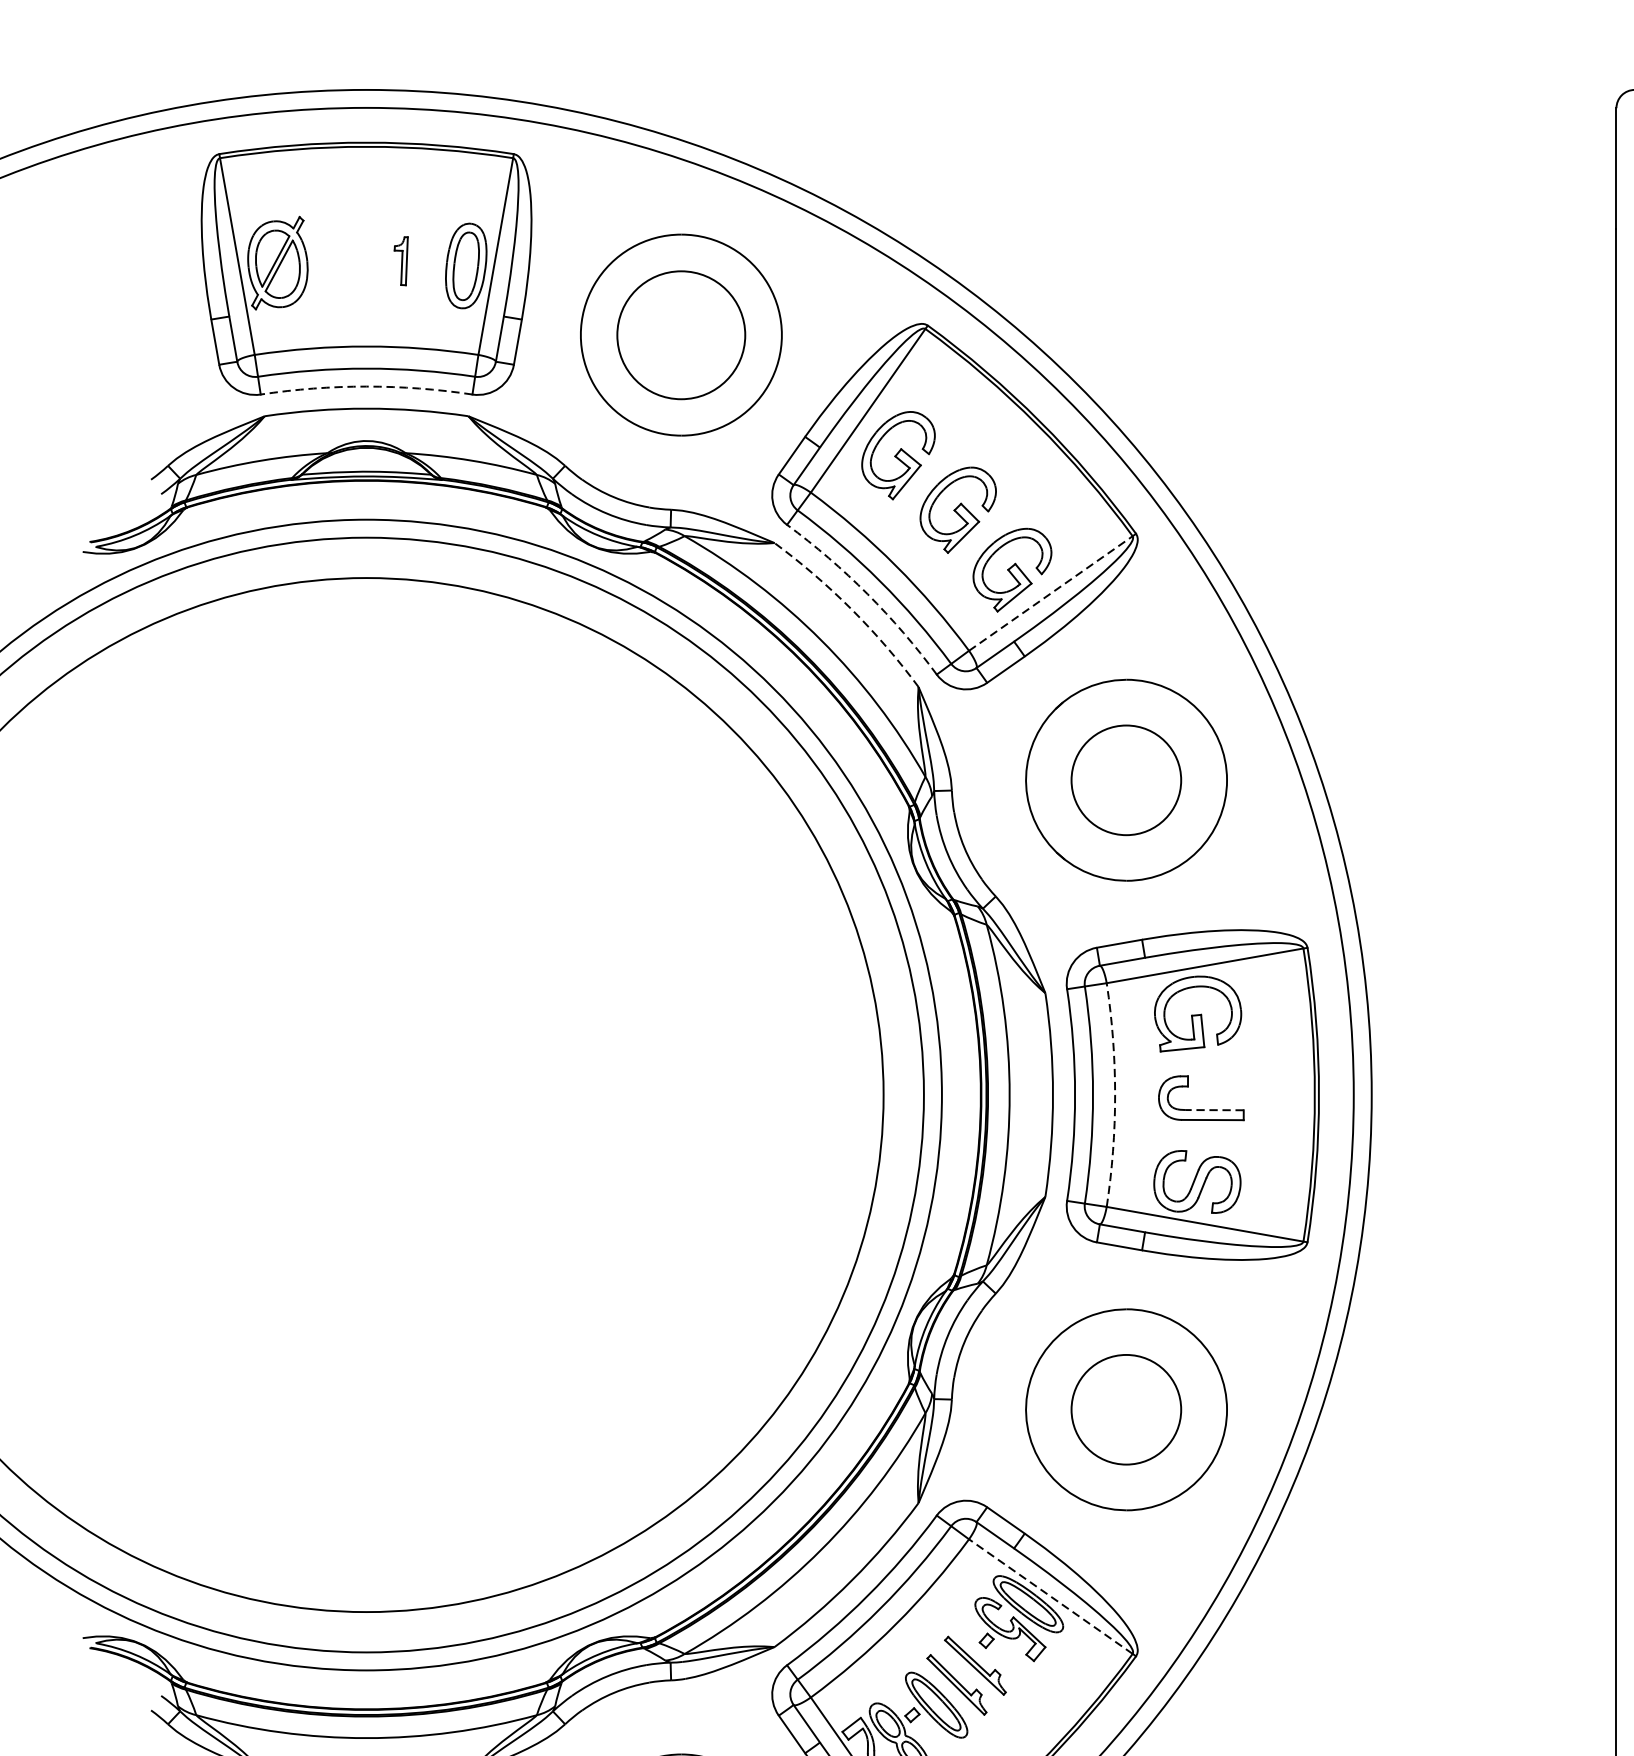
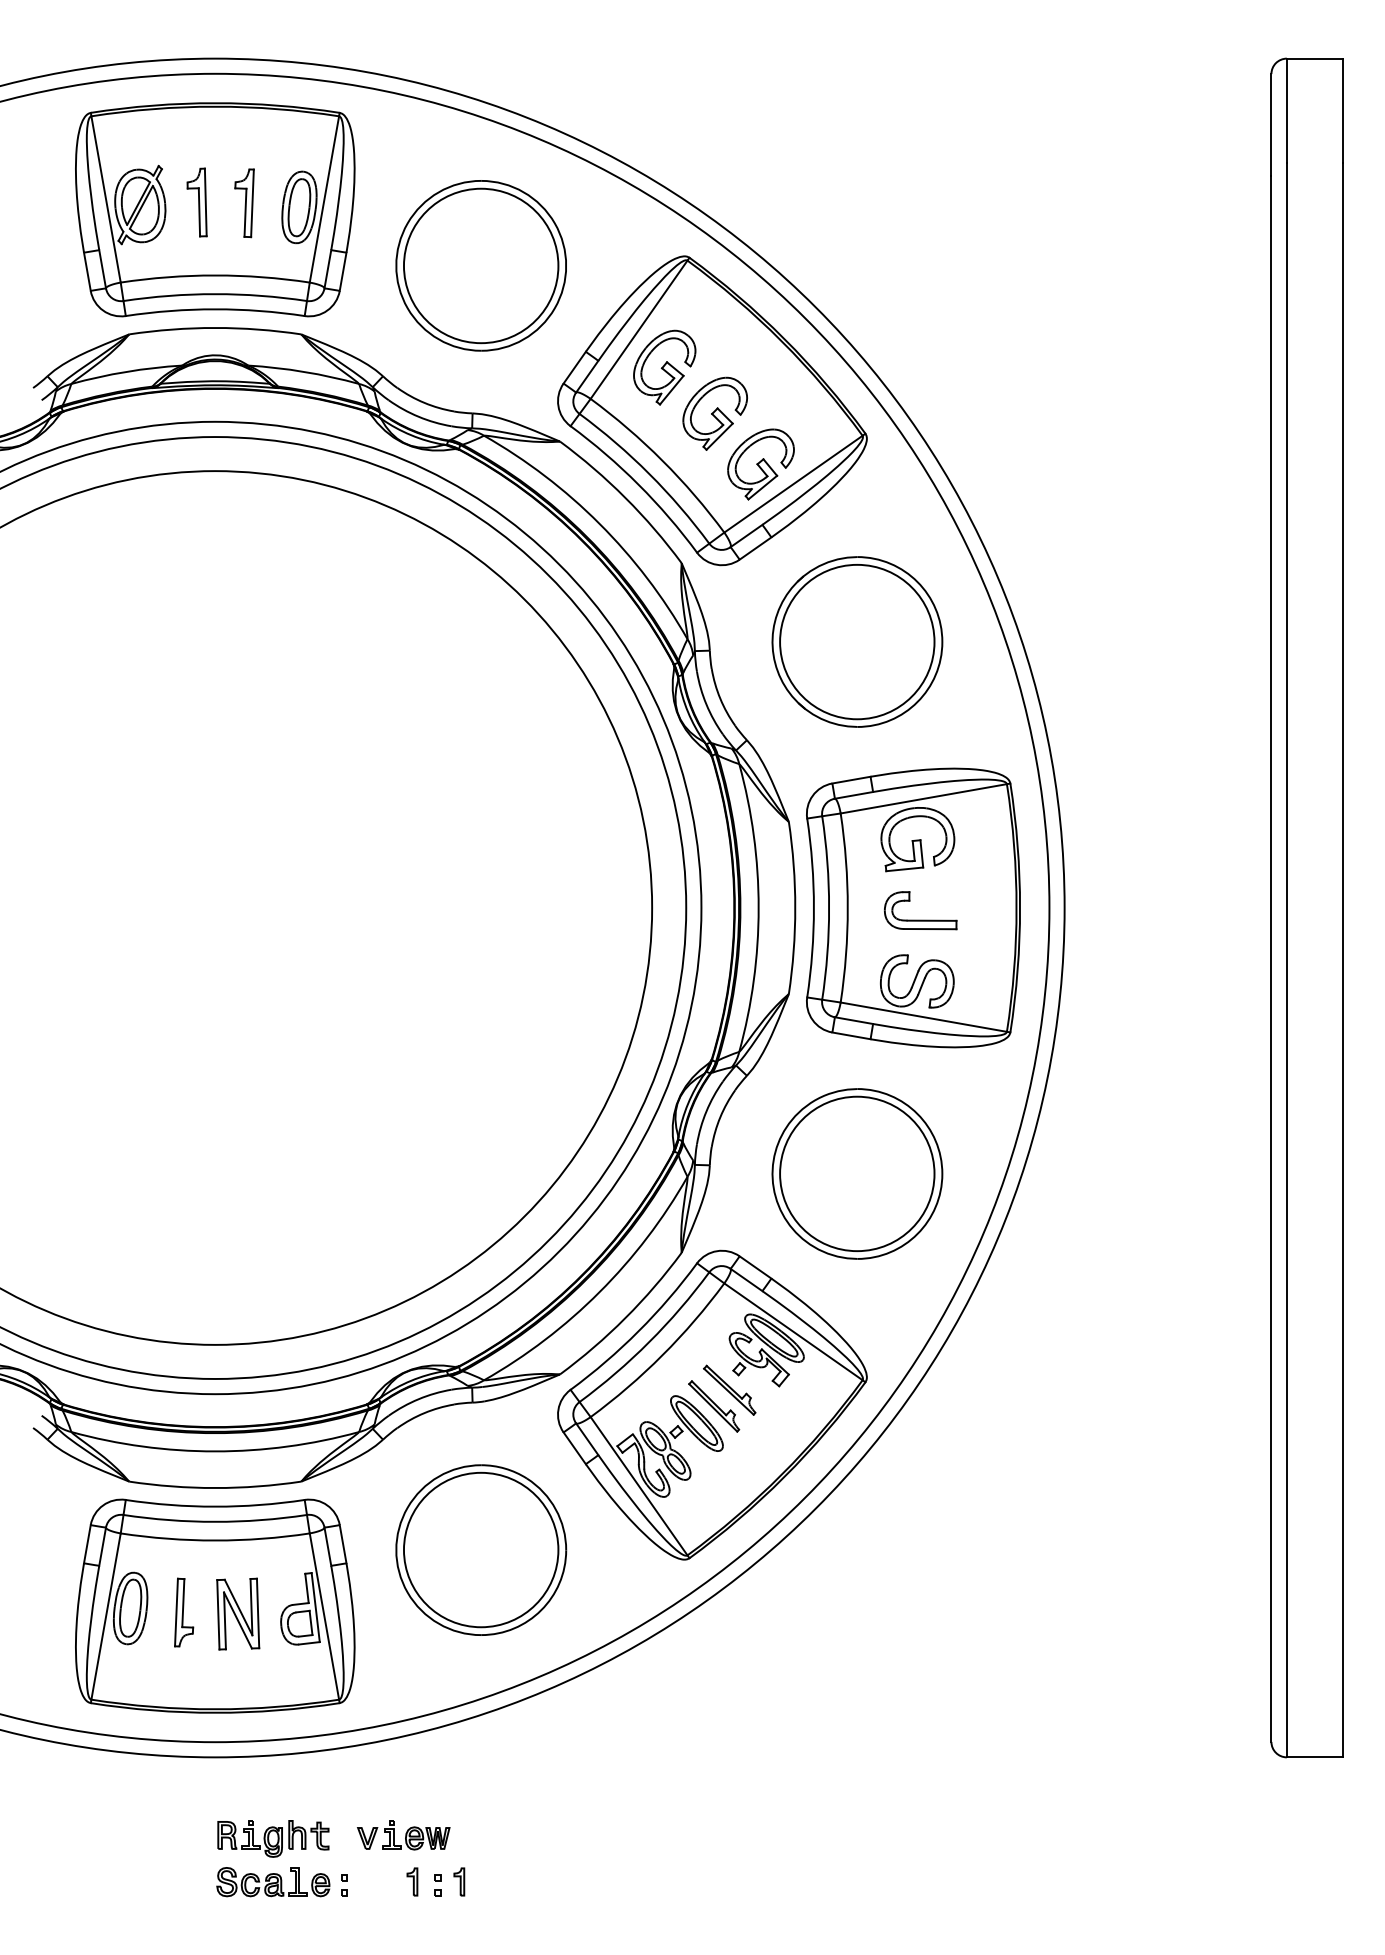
part: (344, 260) -> (196, 202), added
part: (401, 261) -> (244, 203), size x1.67
circle: (680, 334) -> (480, 265), size x1.43
arc: (366, 386) -> (215, 309), dashed -> solid
line: (1050, 592) -> (793, 483), dashed -> solid
arc: (867, 593) -> (638, 484), dashed -> solid
arc: (852, 609) -> (625, 497), dashed -> solid
circle: (1126, 779) -> (857, 641), size x1.67
arc: (1114, 1095) -> (847, 908), dashed -> solid
line: (1214, 1109) -> (931, 920), dashed -> solid
circle: (1126, 1409) -> (857, 1173), size x1.67
line: (1050, 1596) -> (793, 1331), dashed -> solid

